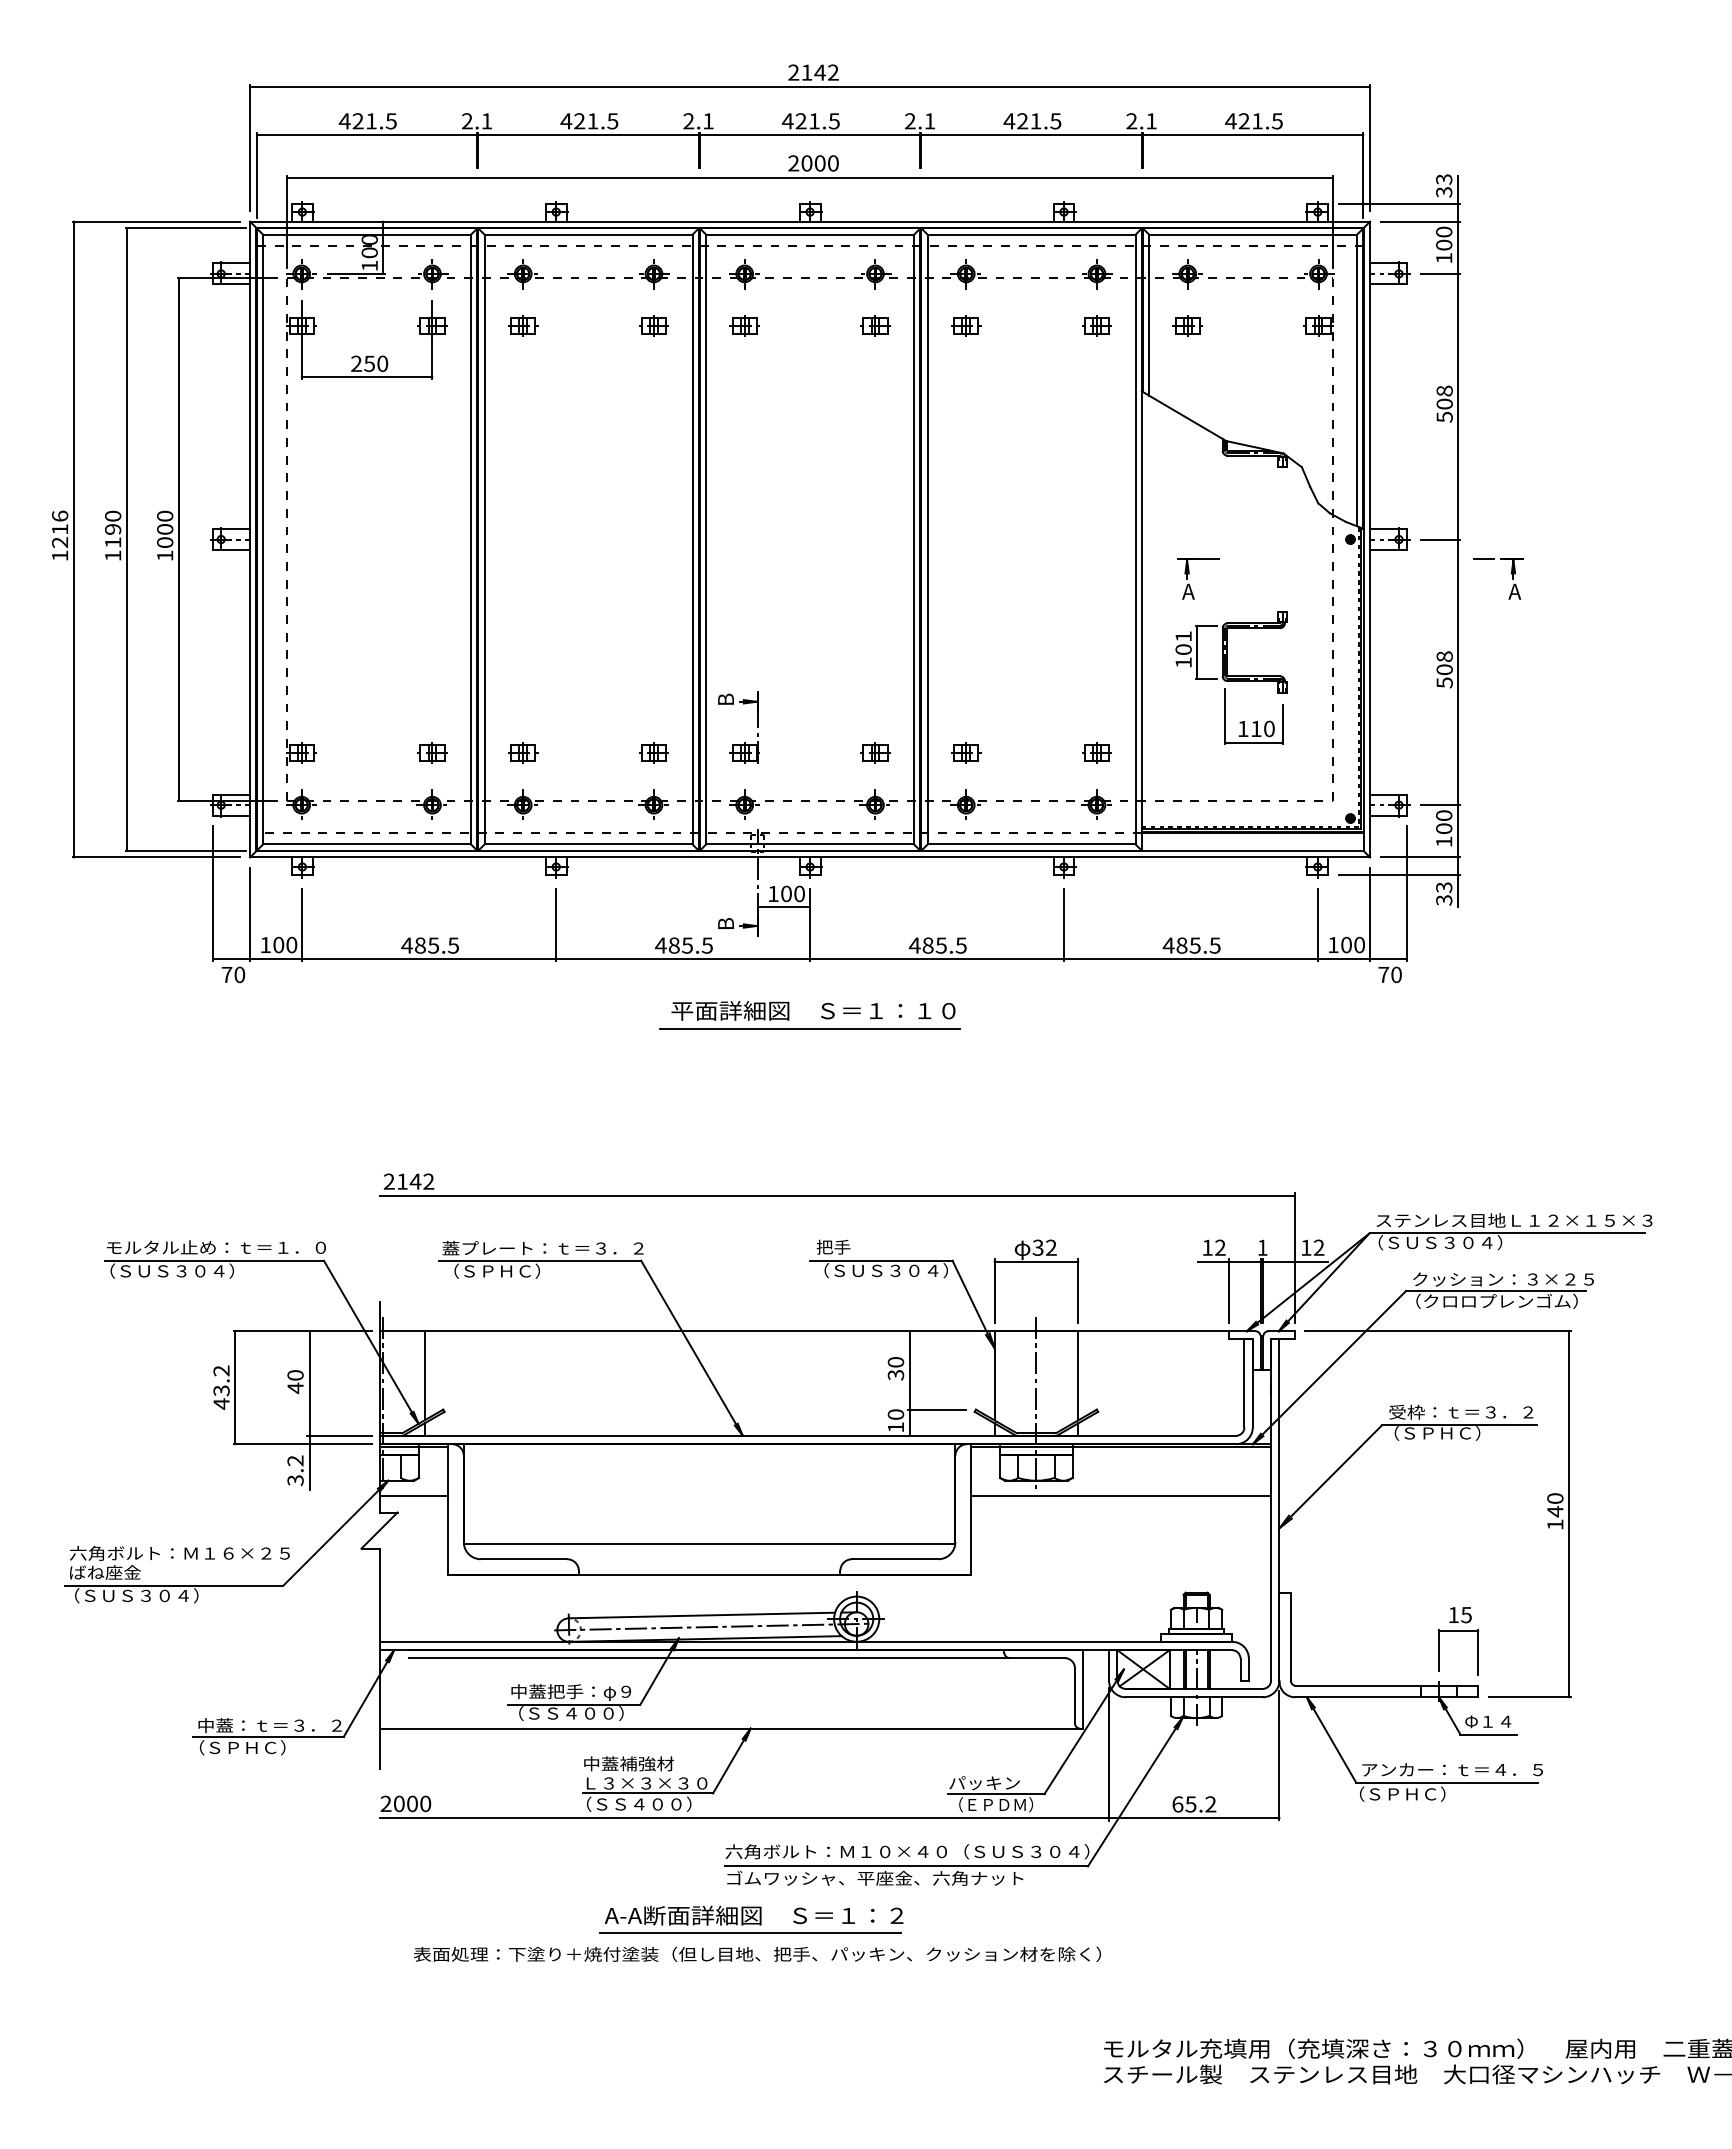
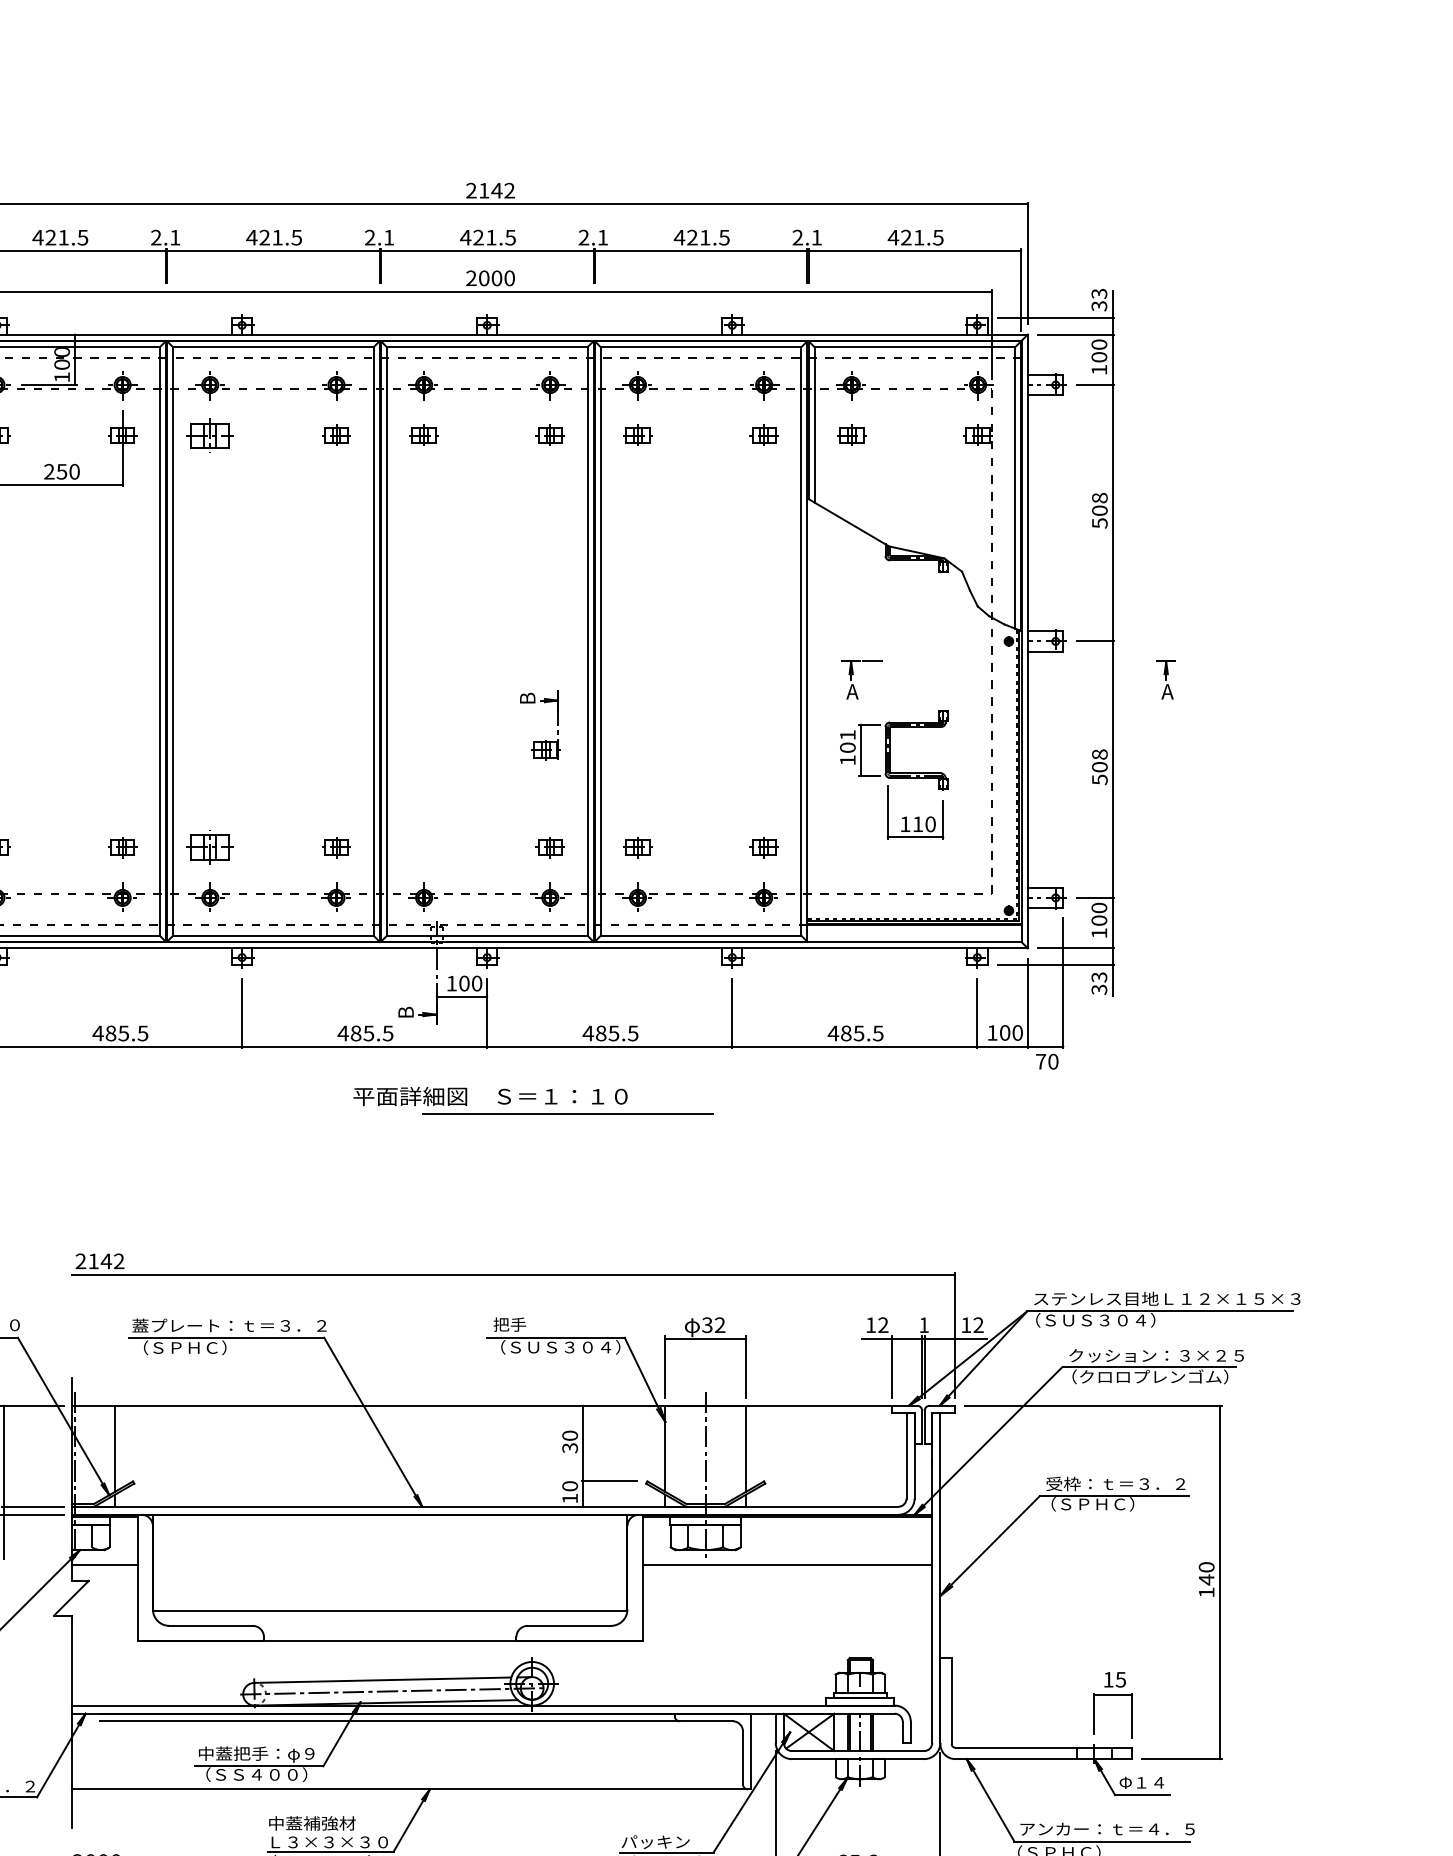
part: (523, 325) -> (210, 434), size x1.6
line: (1488, 559) -> (1142, 660), removed
part: (744, 742) -> (545, 739), moved
part: (523, 752) -> (210, 847), size x1.6
line: (809, 1028) -> (567, 1113), moved

